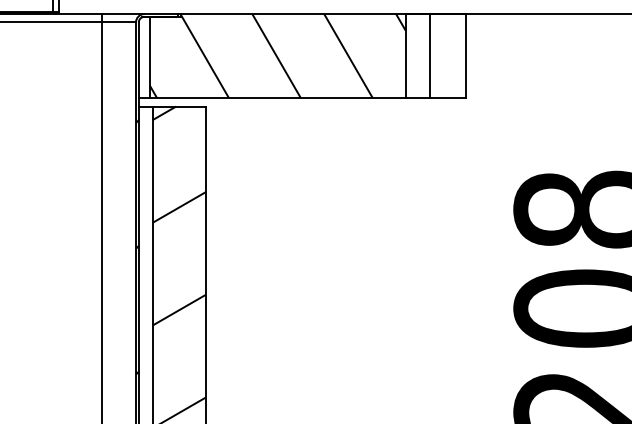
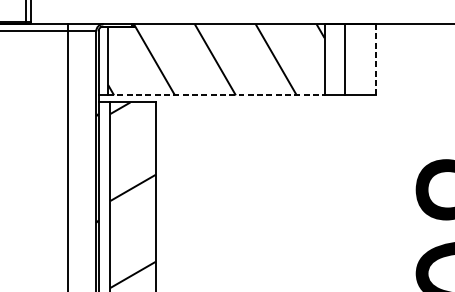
line: (465, 56) -> (375, 60), solid -> dashed
line: (277, 98) -> (216, 95), solid -> dashed

